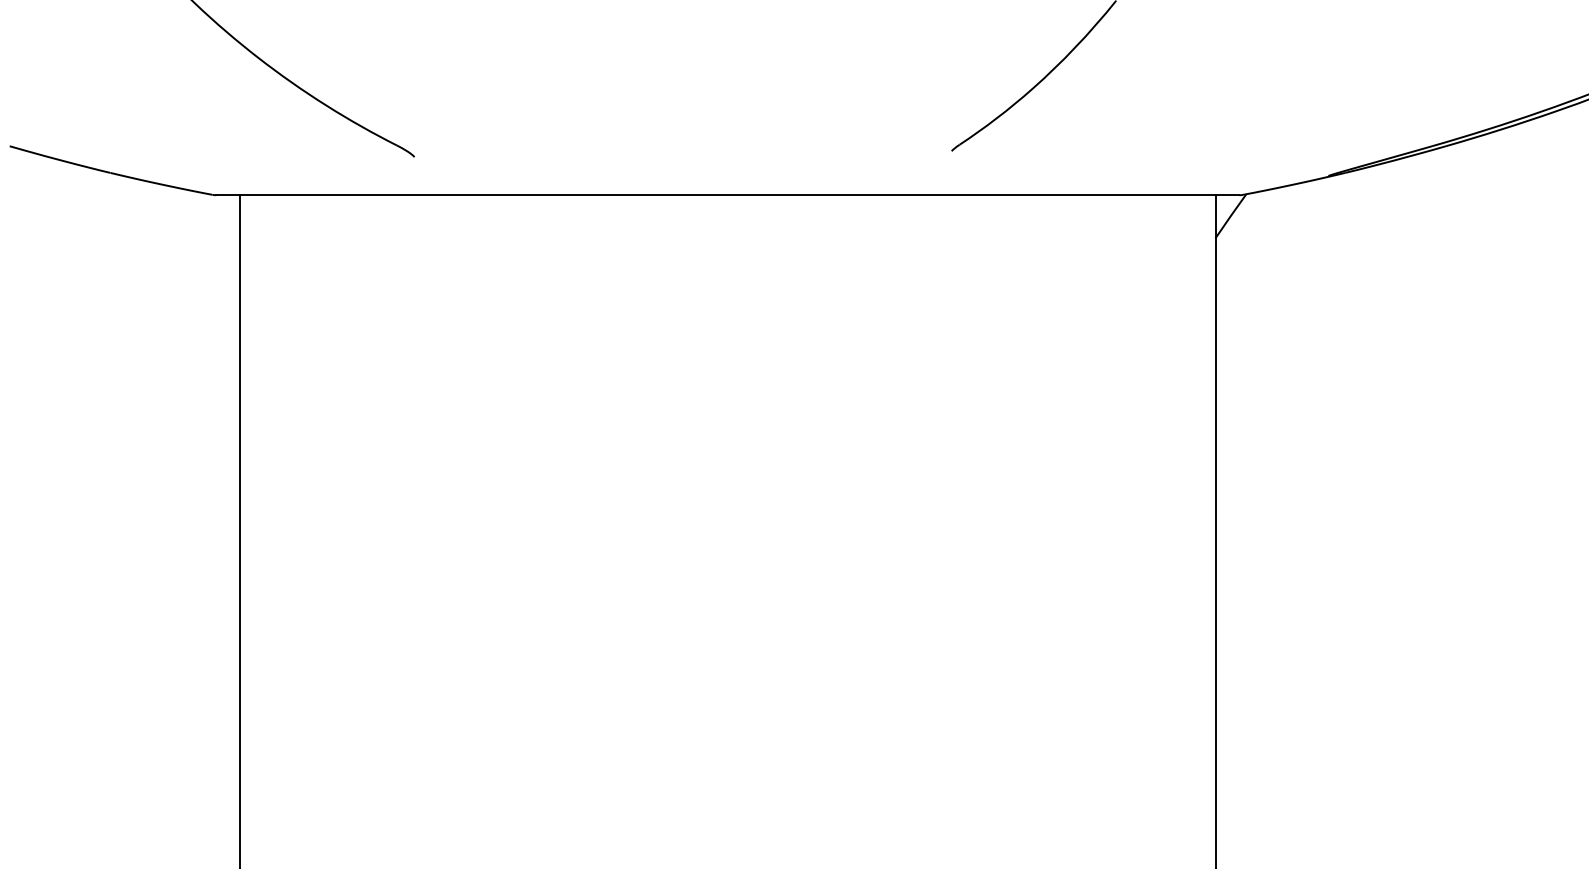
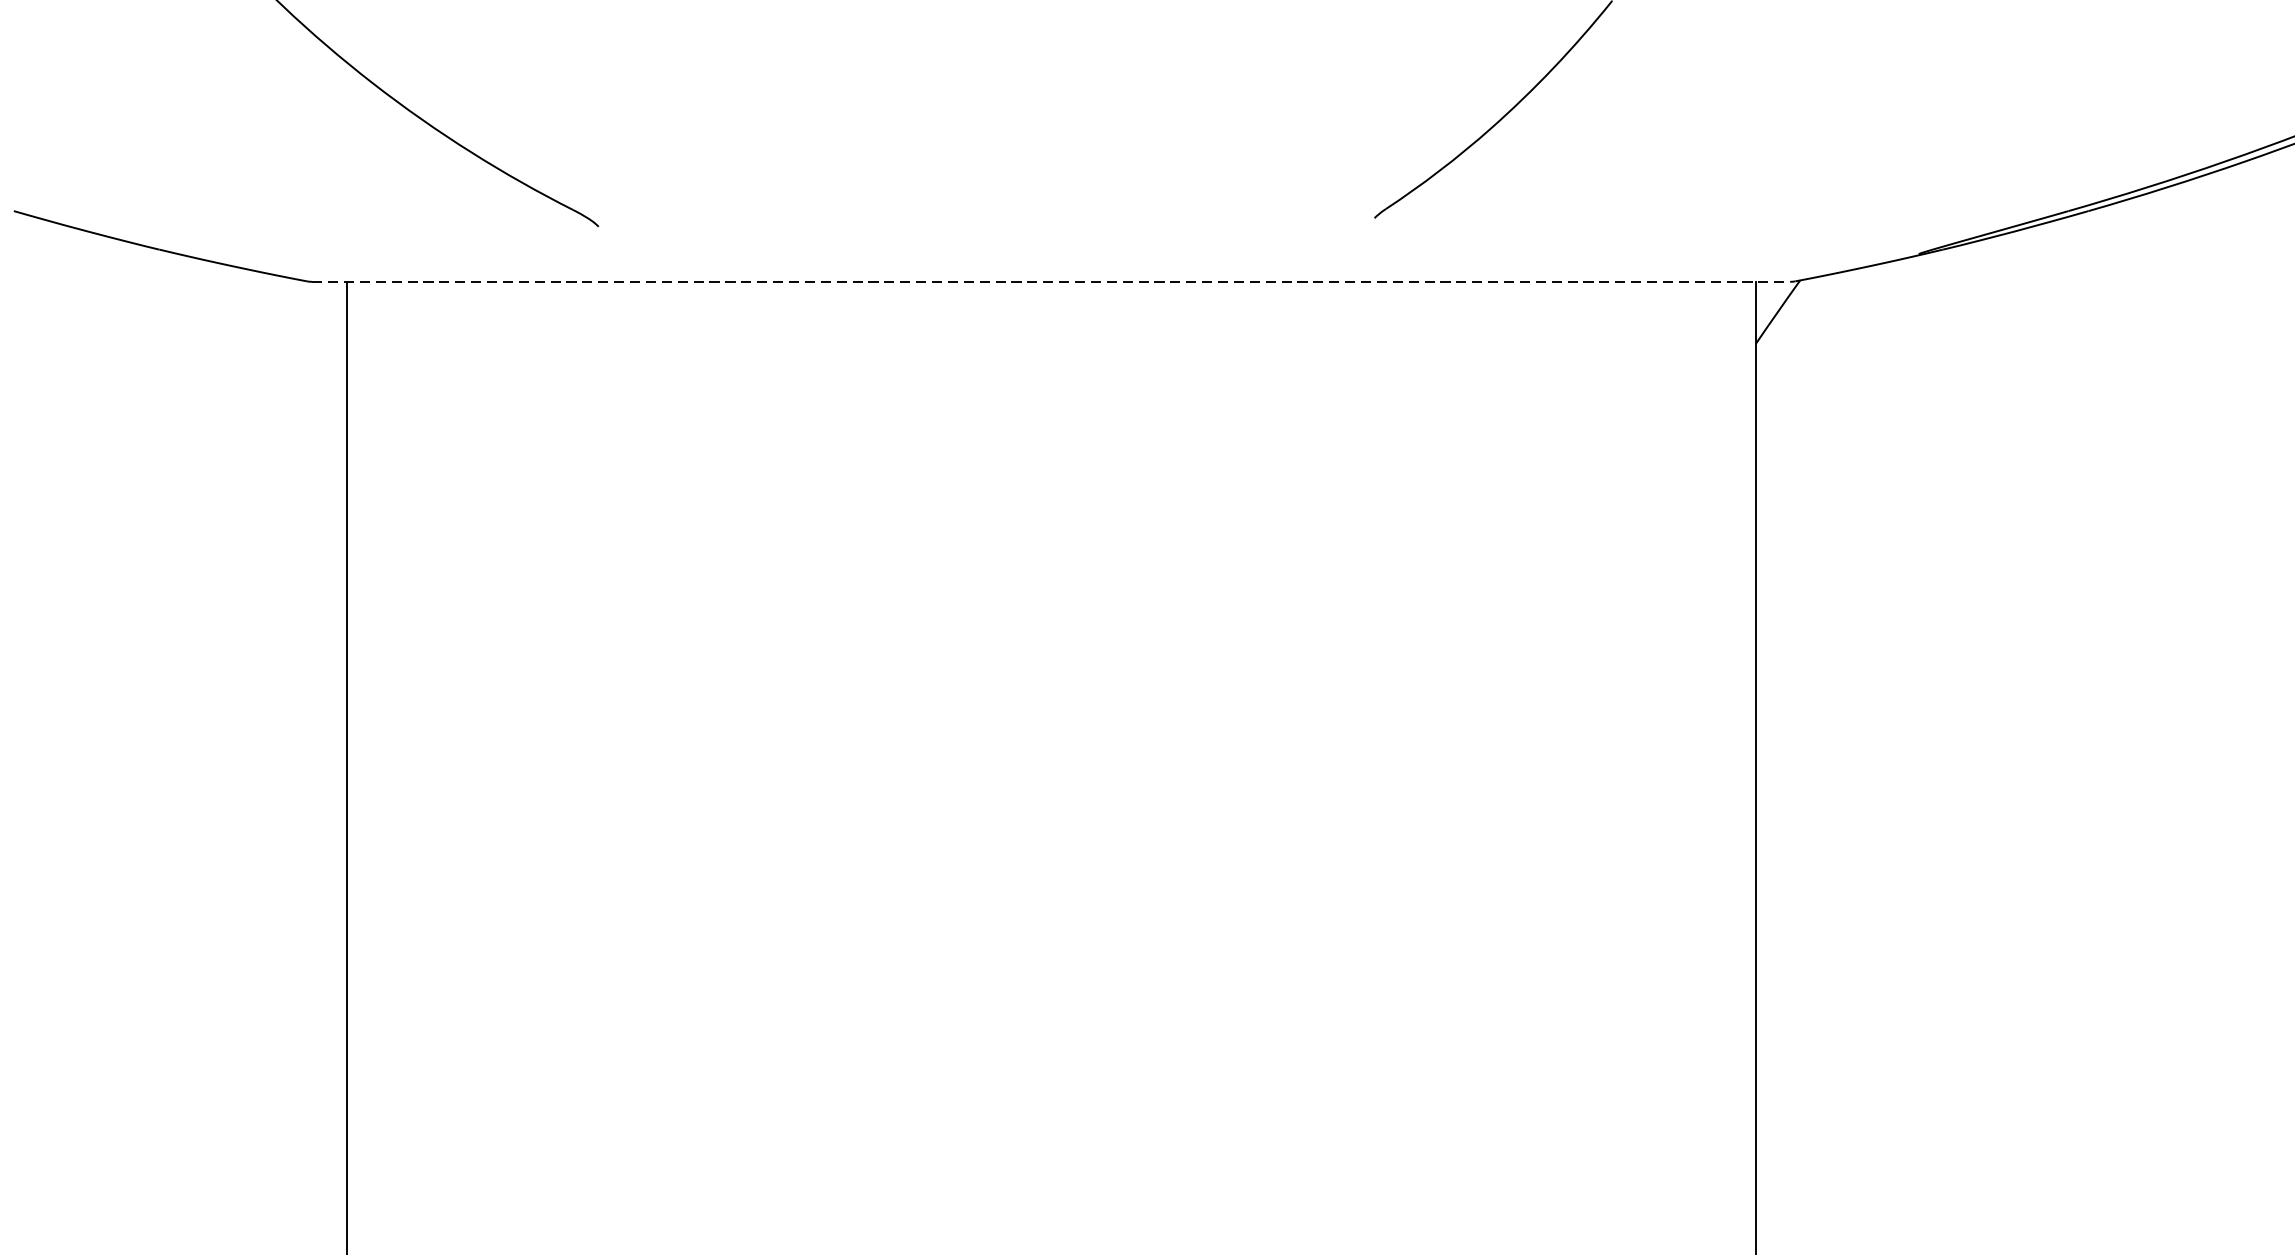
line: (727, 195) -> (1050, 282), solid -> dashed

